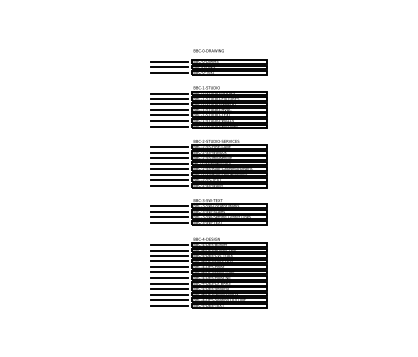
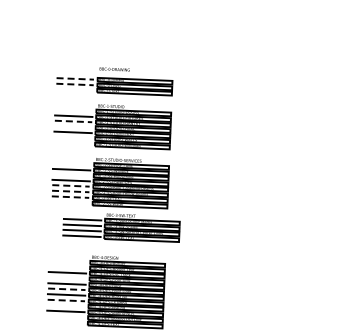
line: (169, 61) -> (75, 78), solid -> dashed
line: (169, 67) -> (74, 84), solid -> dashed
line: (169, 72) -> (74, 89), removed
line: (169, 93) -> (73, 110), removed
line: (169, 104) -> (73, 121), solid -> dashed
line: (169, 110) -> (73, 127), removed
line: (169, 120) -> (72, 137), removed
line: (169, 126) -> (72, 143), removed
line: (169, 147) -> (71, 164), removed
line: (169, 158) -> (71, 175), removed
line: (169, 168) -> (70, 185), solid -> dashed
line: (169, 174) -> (70, 191), solid -> dashed
line: (169, 180) -> (70, 197), solid -> dashed
line: (169, 185) -> (70, 202), removed
part: (208, 212) -> (121, 227), moved
line: (169, 244) -> (67, 261), removed
line: (169, 250) -> (67, 267), removed
line: (169, 261) -> (67, 278), removed
line: (169, 272) -> (66, 289), solid -> dashed
line: (169, 283) -> (66, 300), solid -> dashed
line: (169, 288) -> (65, 305), removed
line: (169, 300) -> (65, 317), removed
line: (169, 305) -> (65, 322), removed

